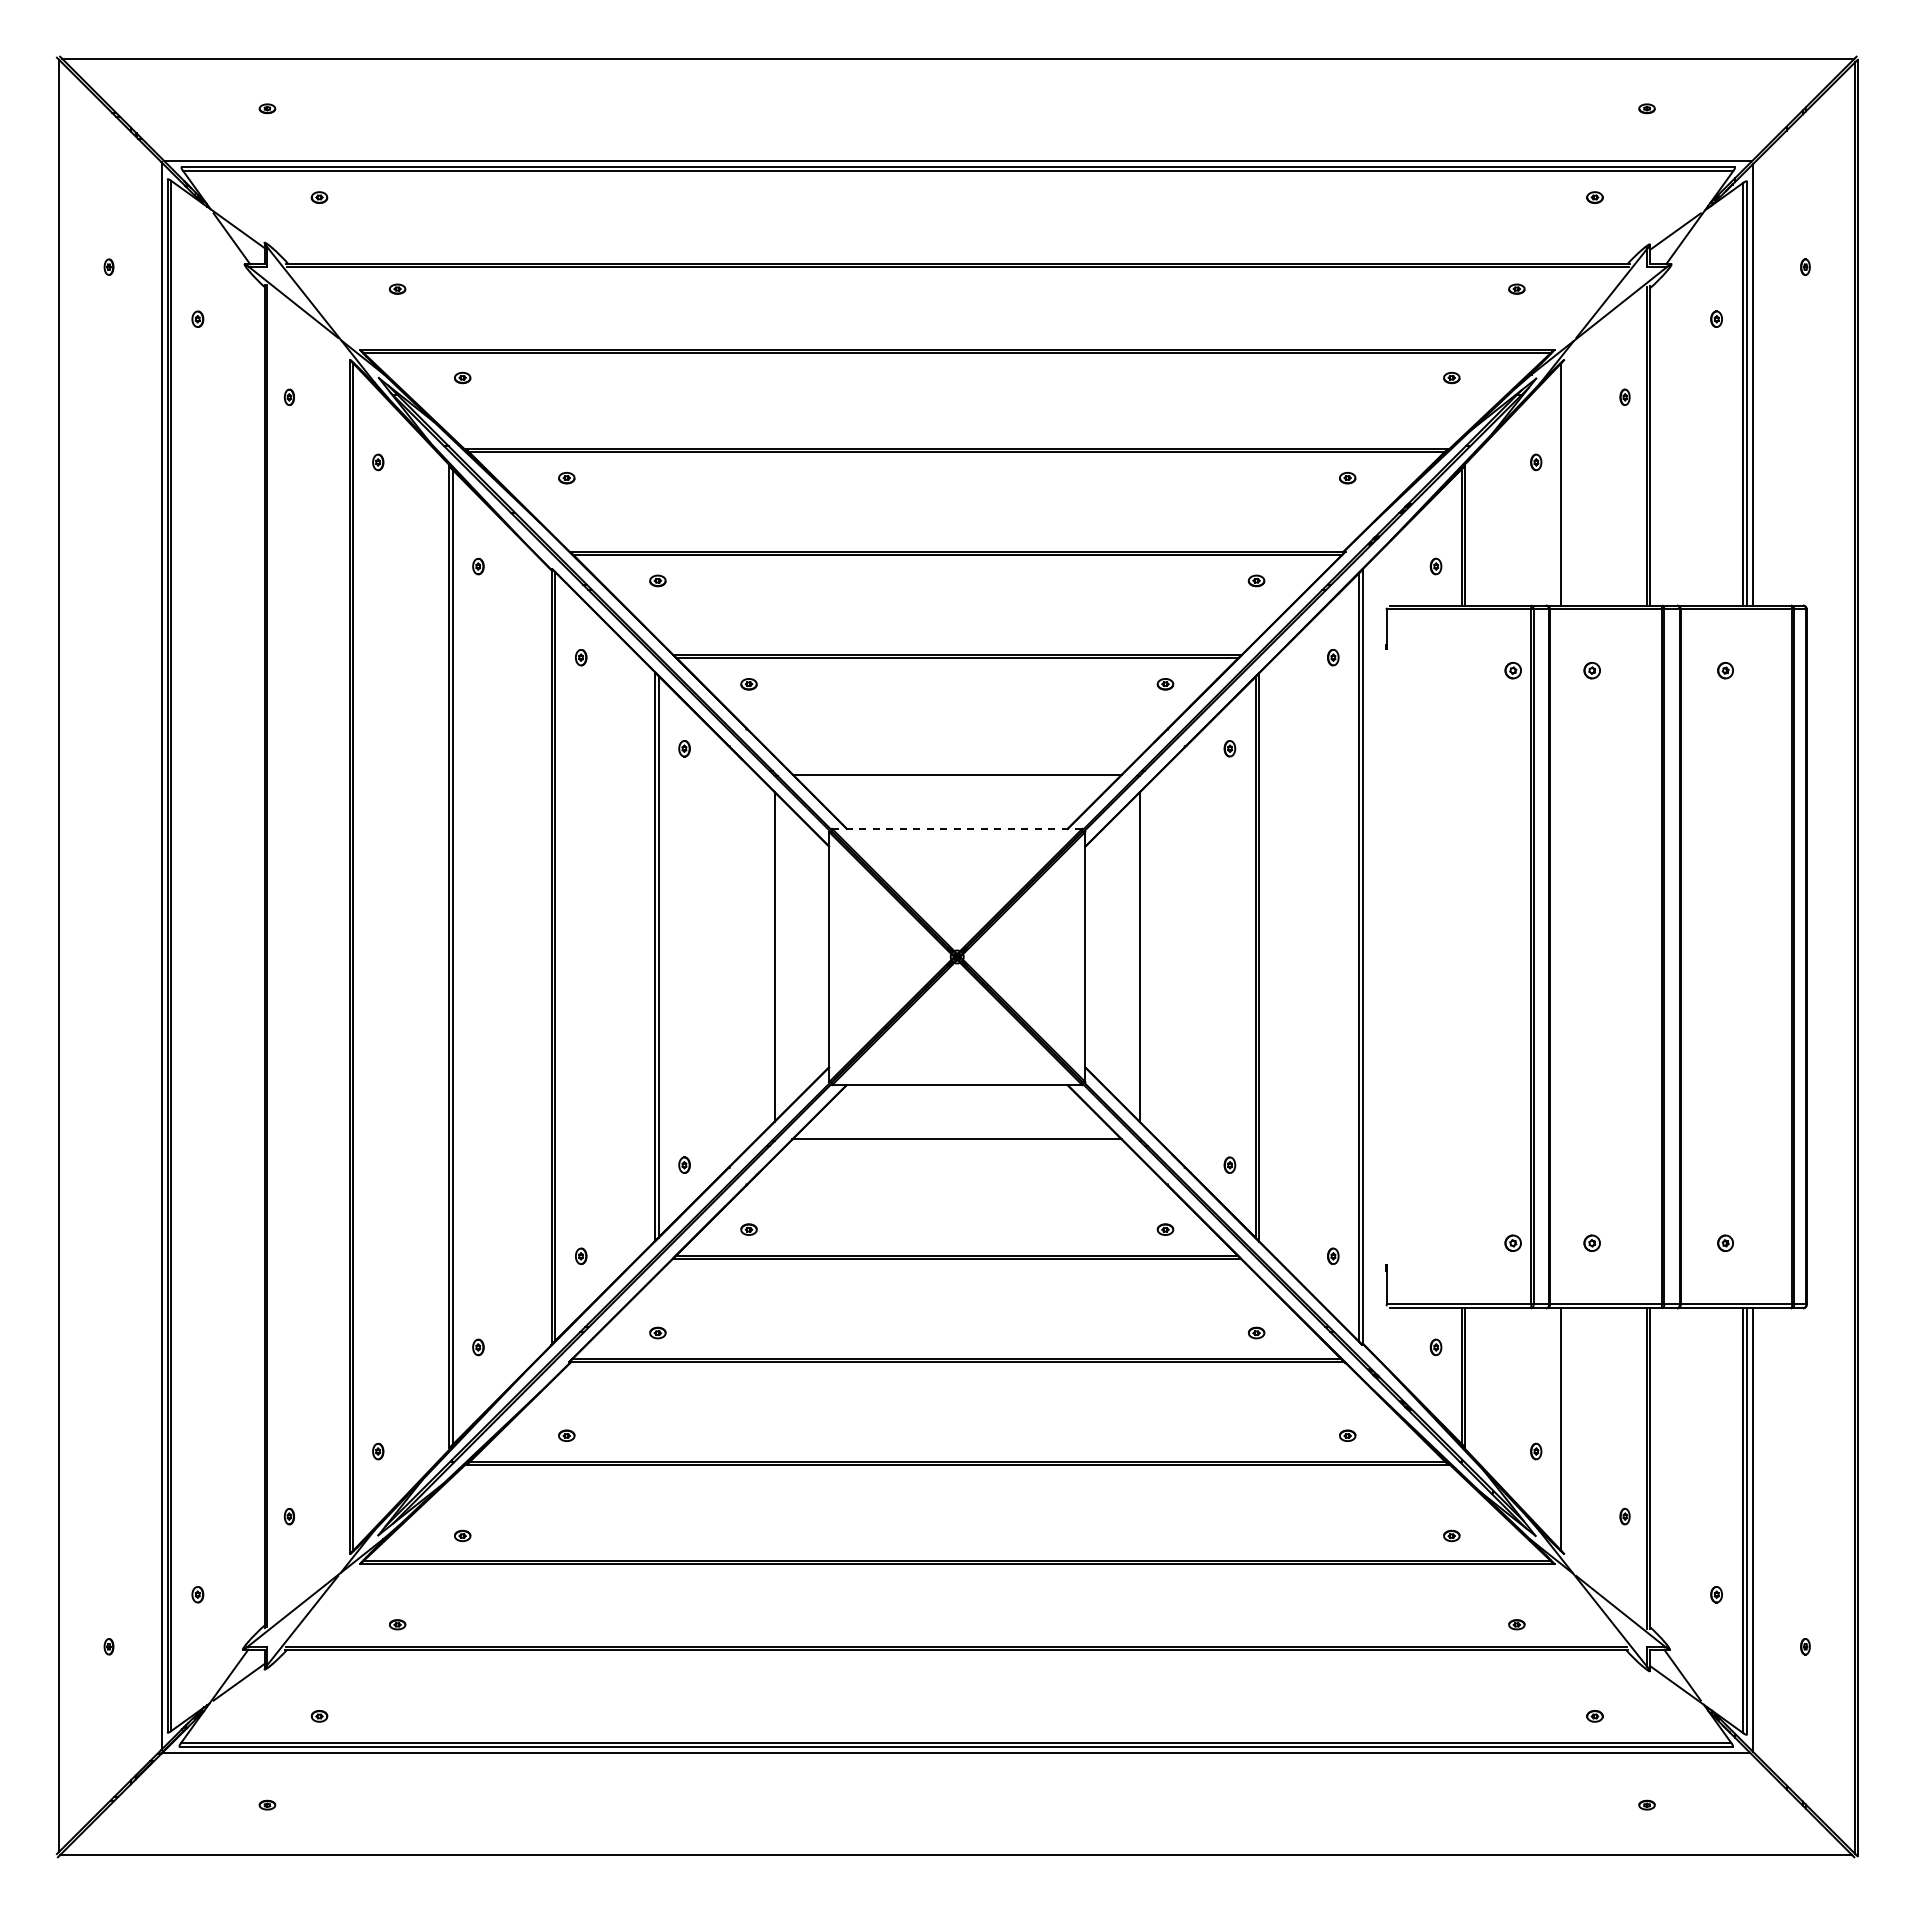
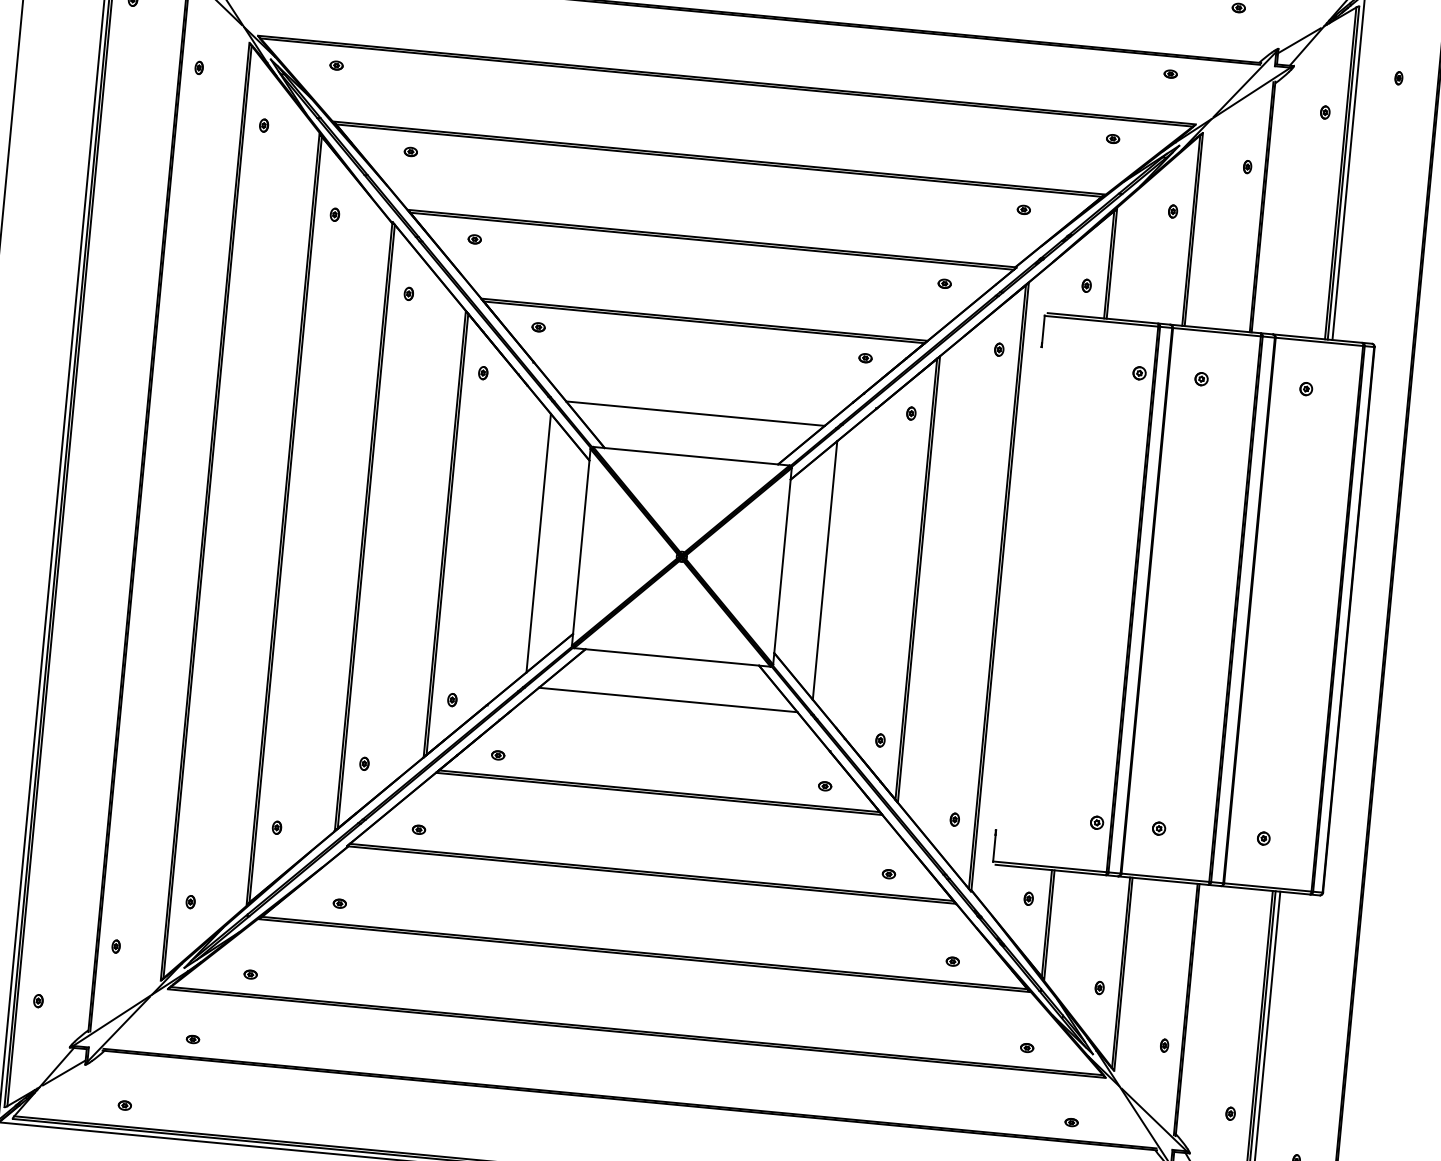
line: (1564, 482) -> (1193, 229), added
line: (957, 828) -> (691, 455), dashed -> solid
line: (1564, 1431) -> (1123, 974), added

